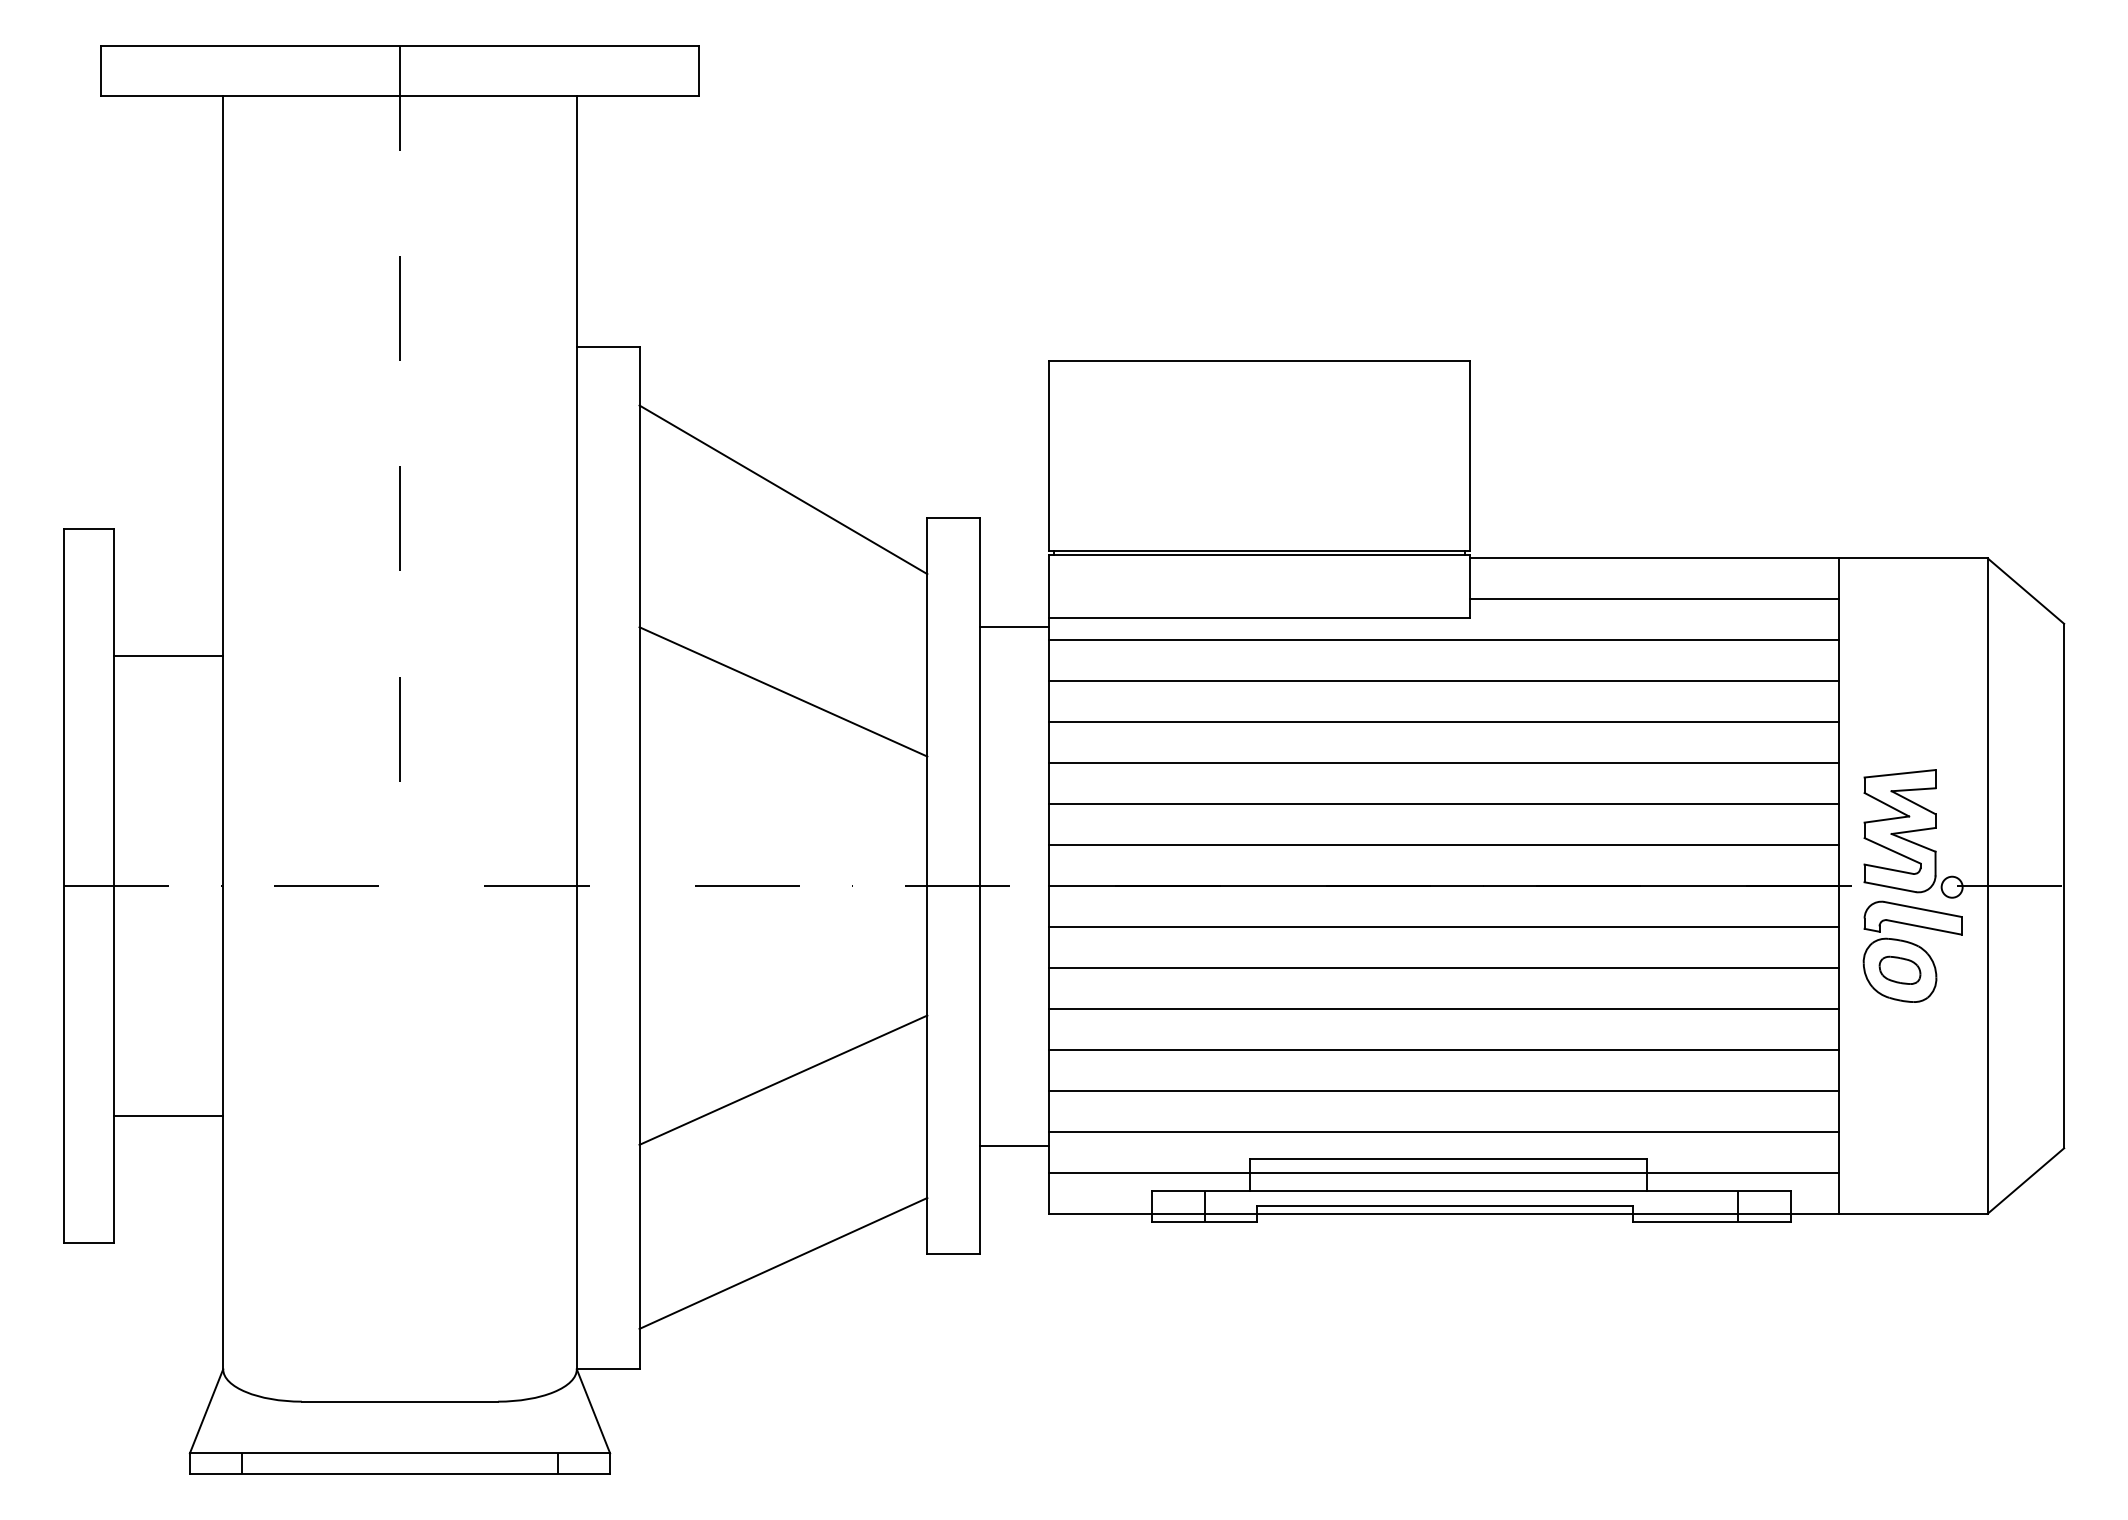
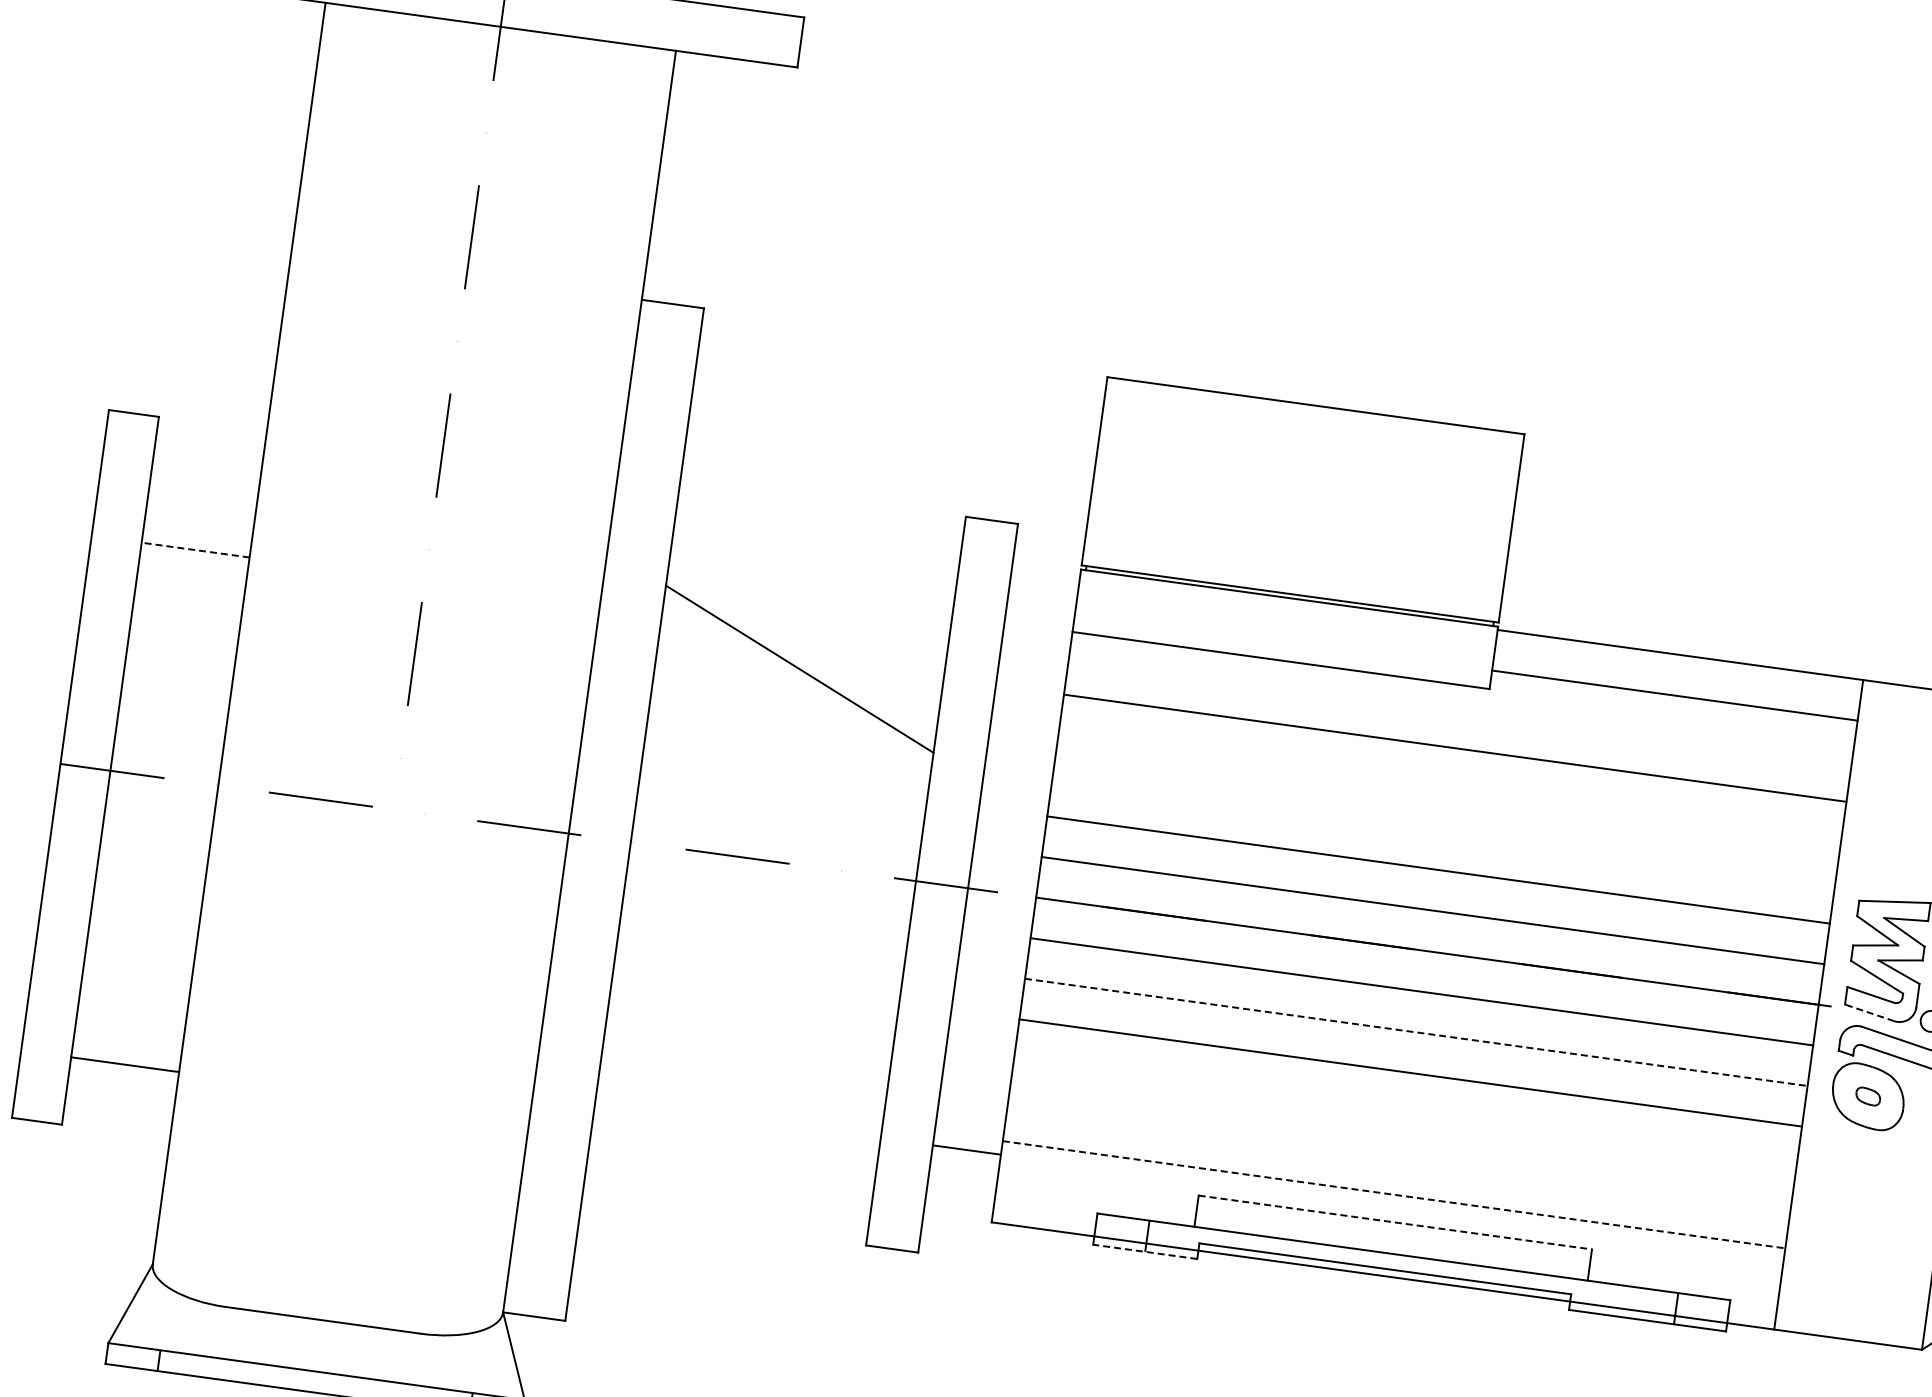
line: (783, 489) -> (827, 468), removed
line: (1013, 626) -> (1036, 635), removed
line: (1443, 640) -> (1460, 707), removed
line: (168, 655) -> (195, 549), solid -> dashed
line: (1443, 722) -> (1449, 789), removed
line: (1443, 763) -> (1444, 829), removed
line: (1890, 887) -> (1870, 1013), solid -> dashed
line: (1443, 968) -> (1416, 1032), solid -> dashed
part: (1899, 969) -> (1867, 1095), size x0.6
line: (1443, 1049) -> (1405, 1113), removed
line: (783, 1079) -> (747, 1053), removed
line: (1443, 1090) -> (1399, 1153), removed
line: (168, 1116) -> (124, 1064), moved
line: (1443, 1131) -> (1394, 1194), solid -> dashed
line: (1449, 1159) -> (1396, 1222), solid -> dashed
line: (1443, 1172) -> (1388, 1234), removed
line: (1204, 1222) -> (1144, 1252), solid -> dashed
line: (783, 1263) -> (722, 1235), removed

